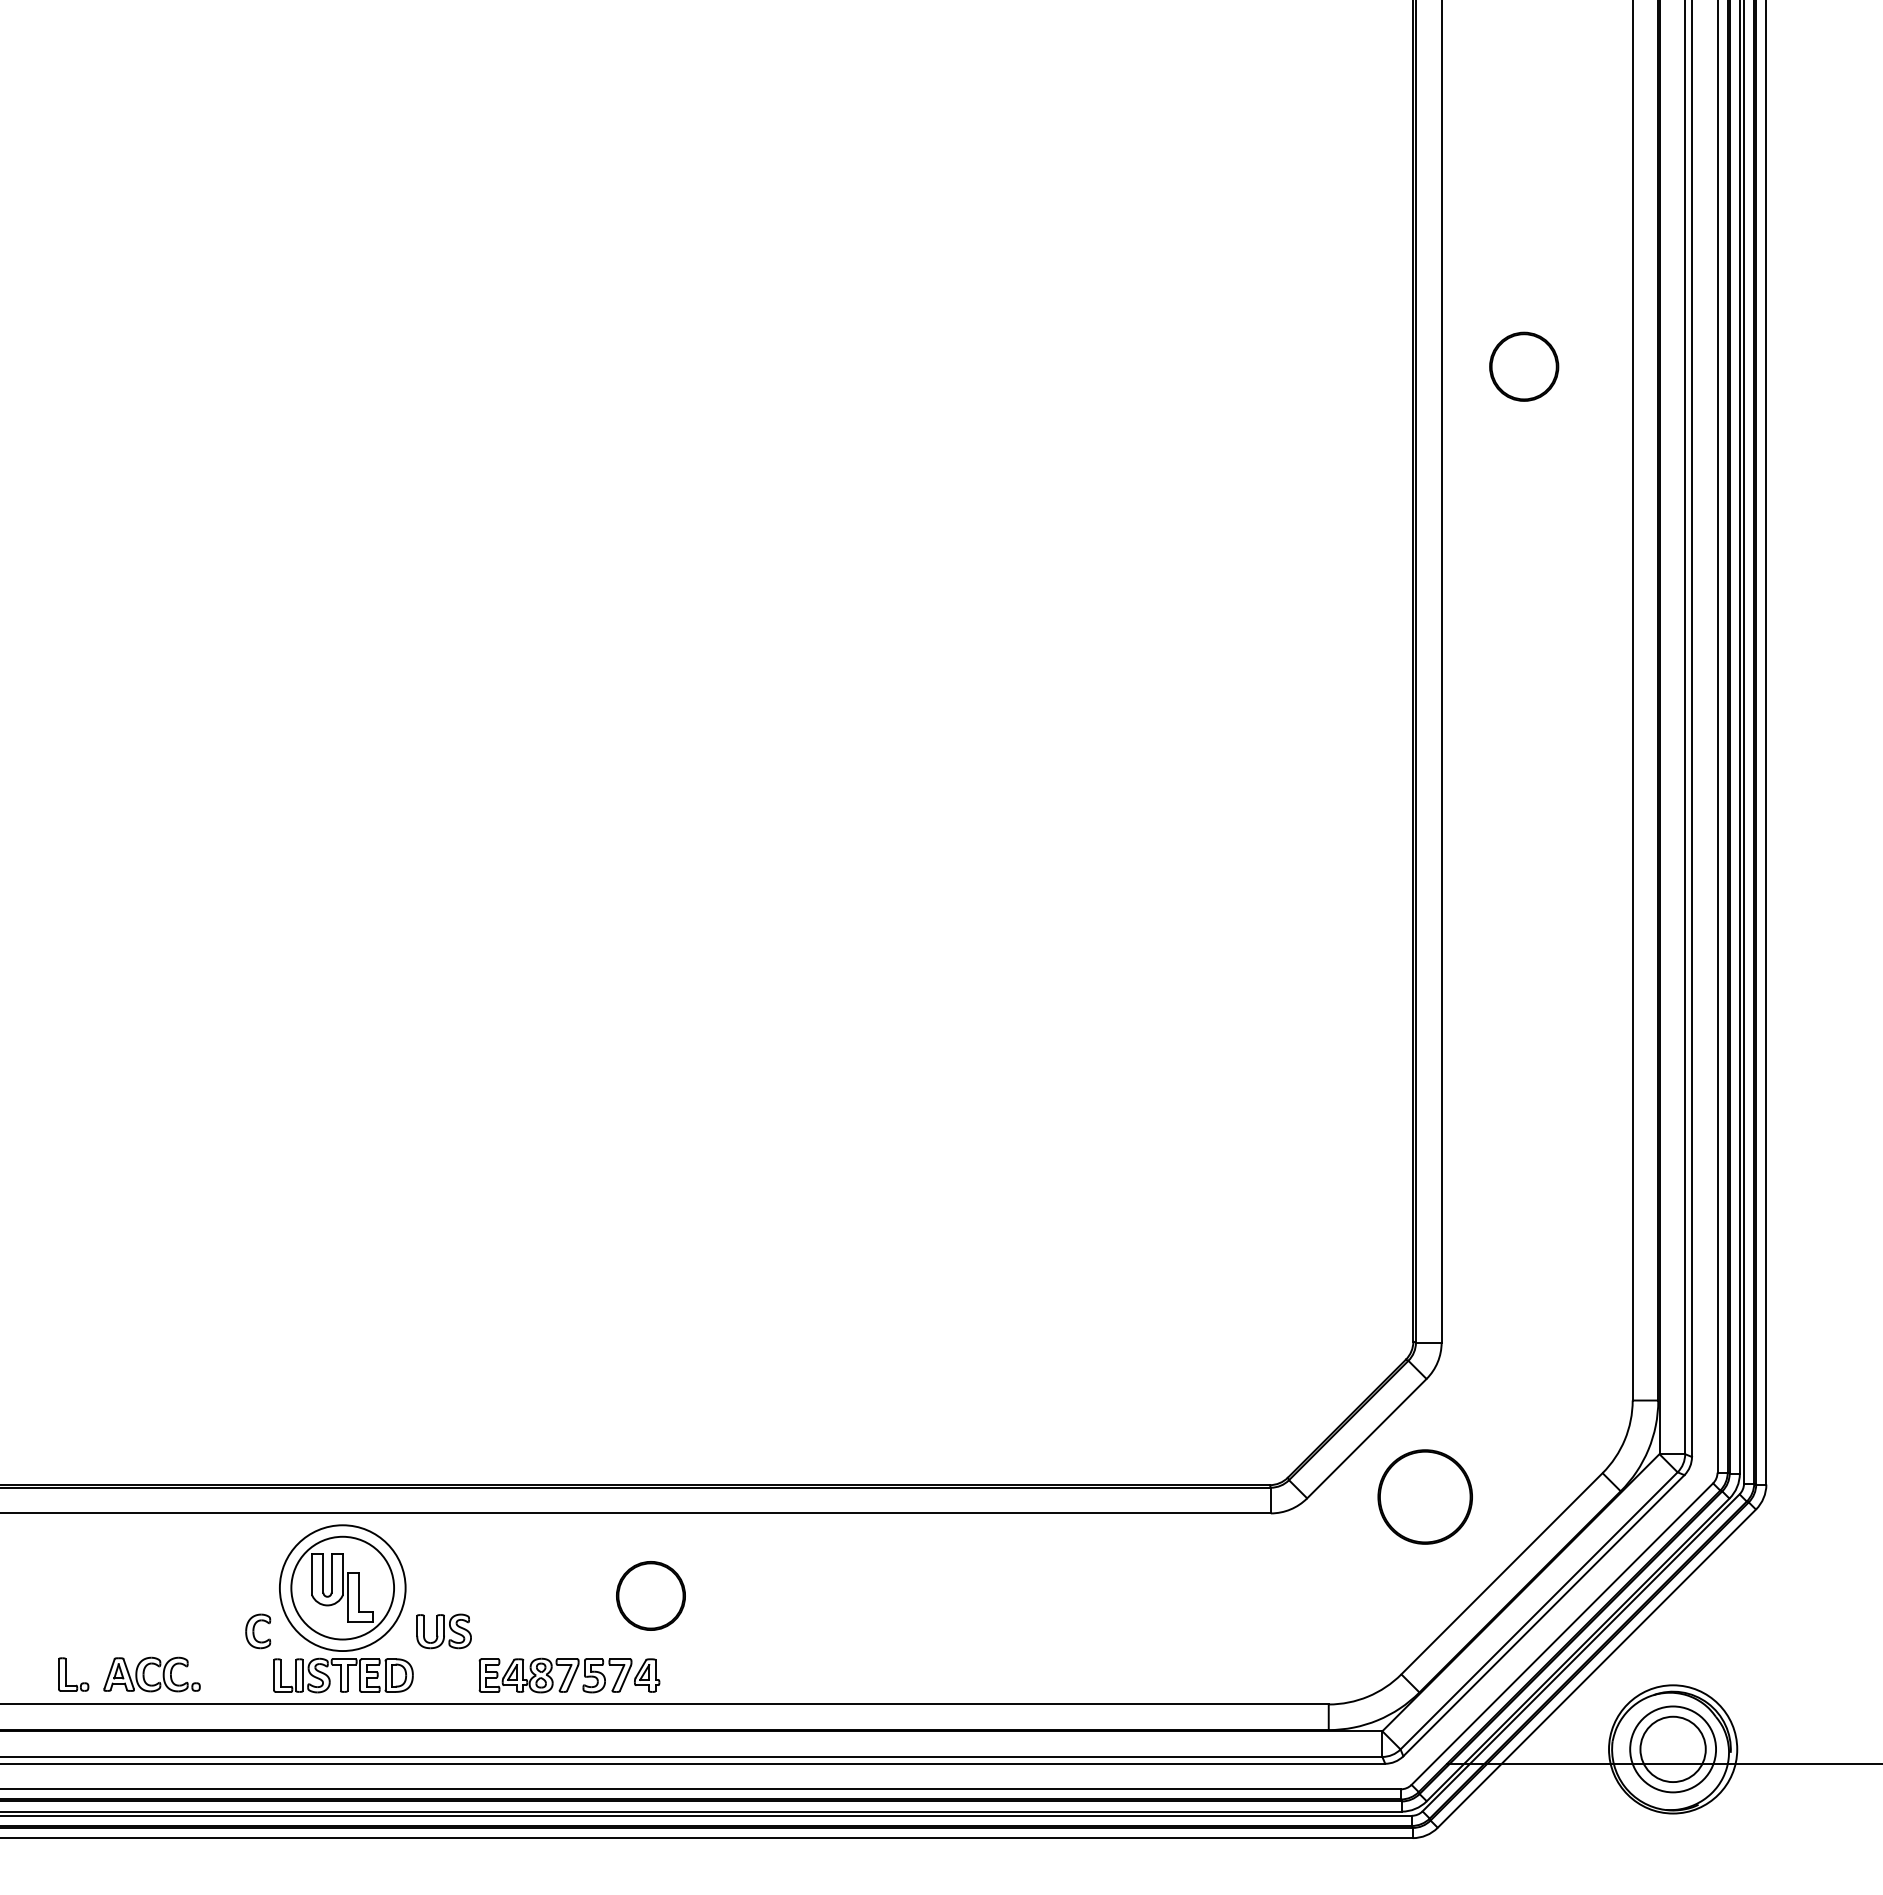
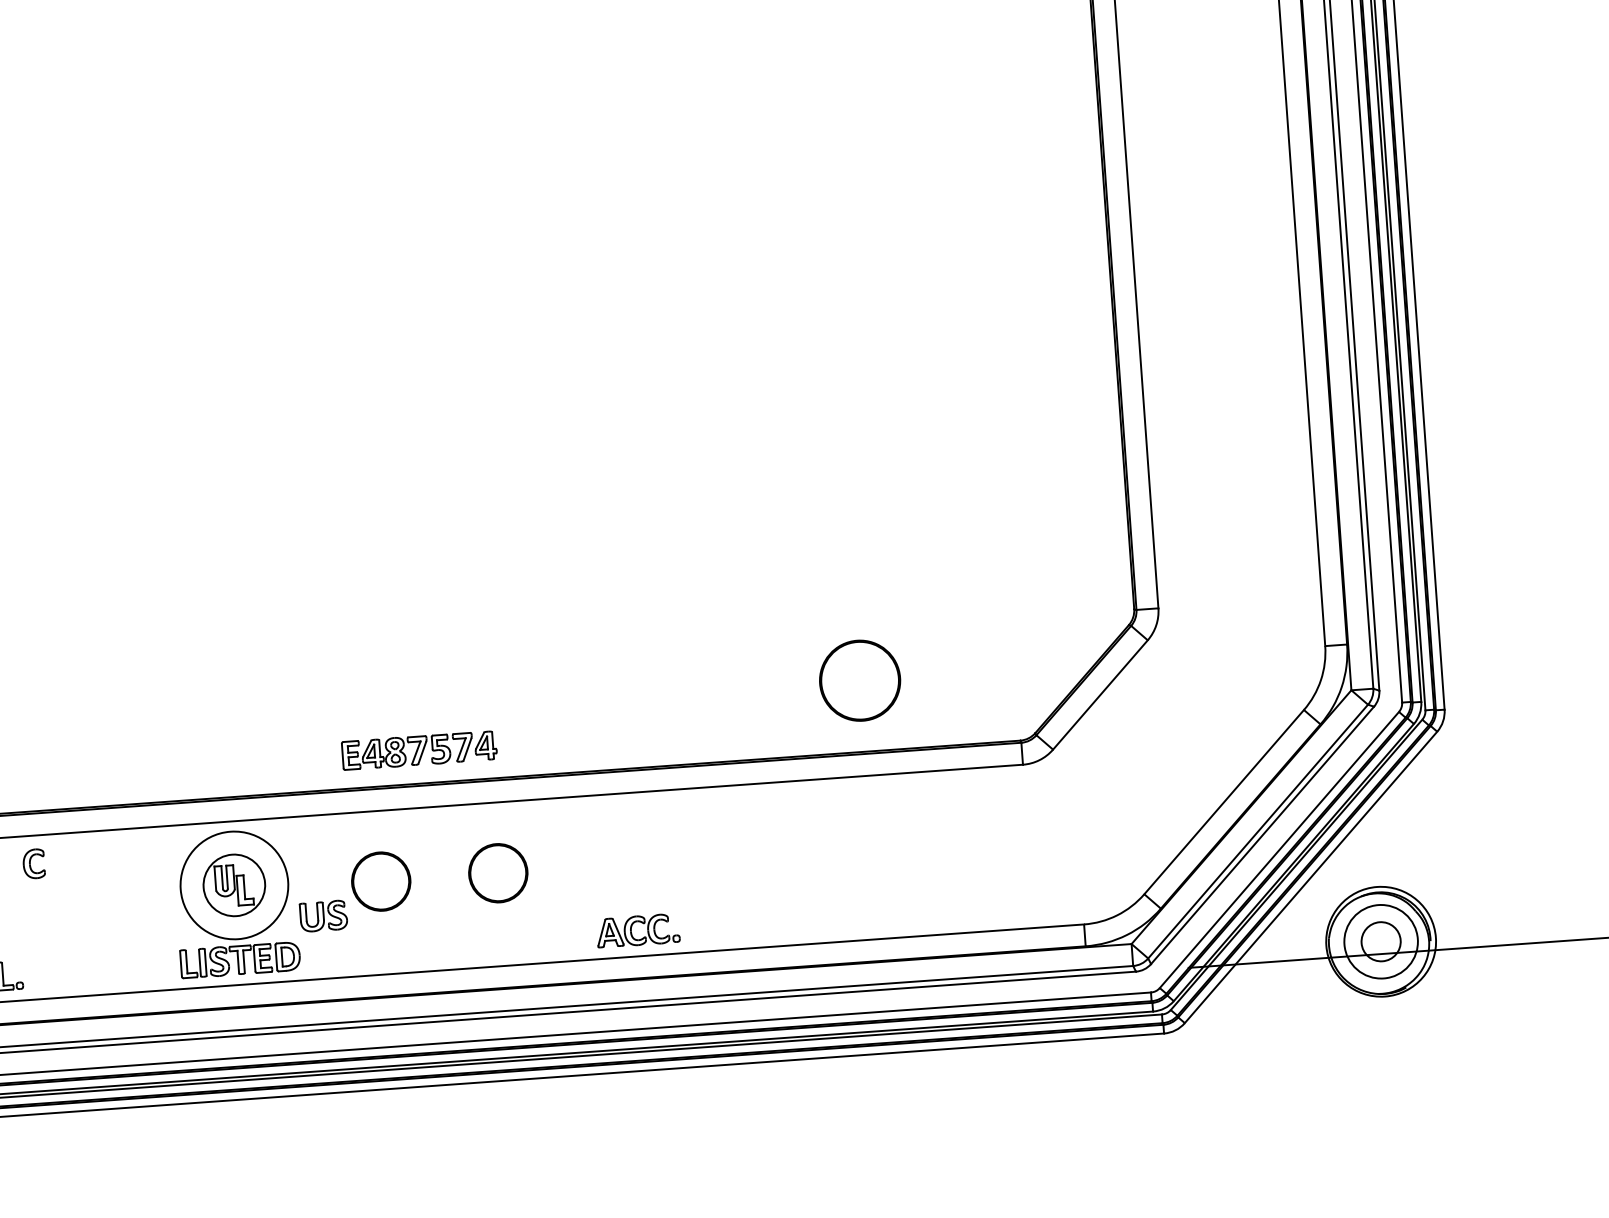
part: (1424, 1496) -> (859, 680), moved
part: (342, 1587) -> (234, 884), size x0.7
circle: (513, 1595) -> (380, 881), added
part: (258, 1631) -> (34, 864), moved
part: (144, 1674) -> (631, 931), moved
part: (569, 1675) -> (419, 750), moved
circle: (1672, 1749) -> (1380, 941), size x0.7

